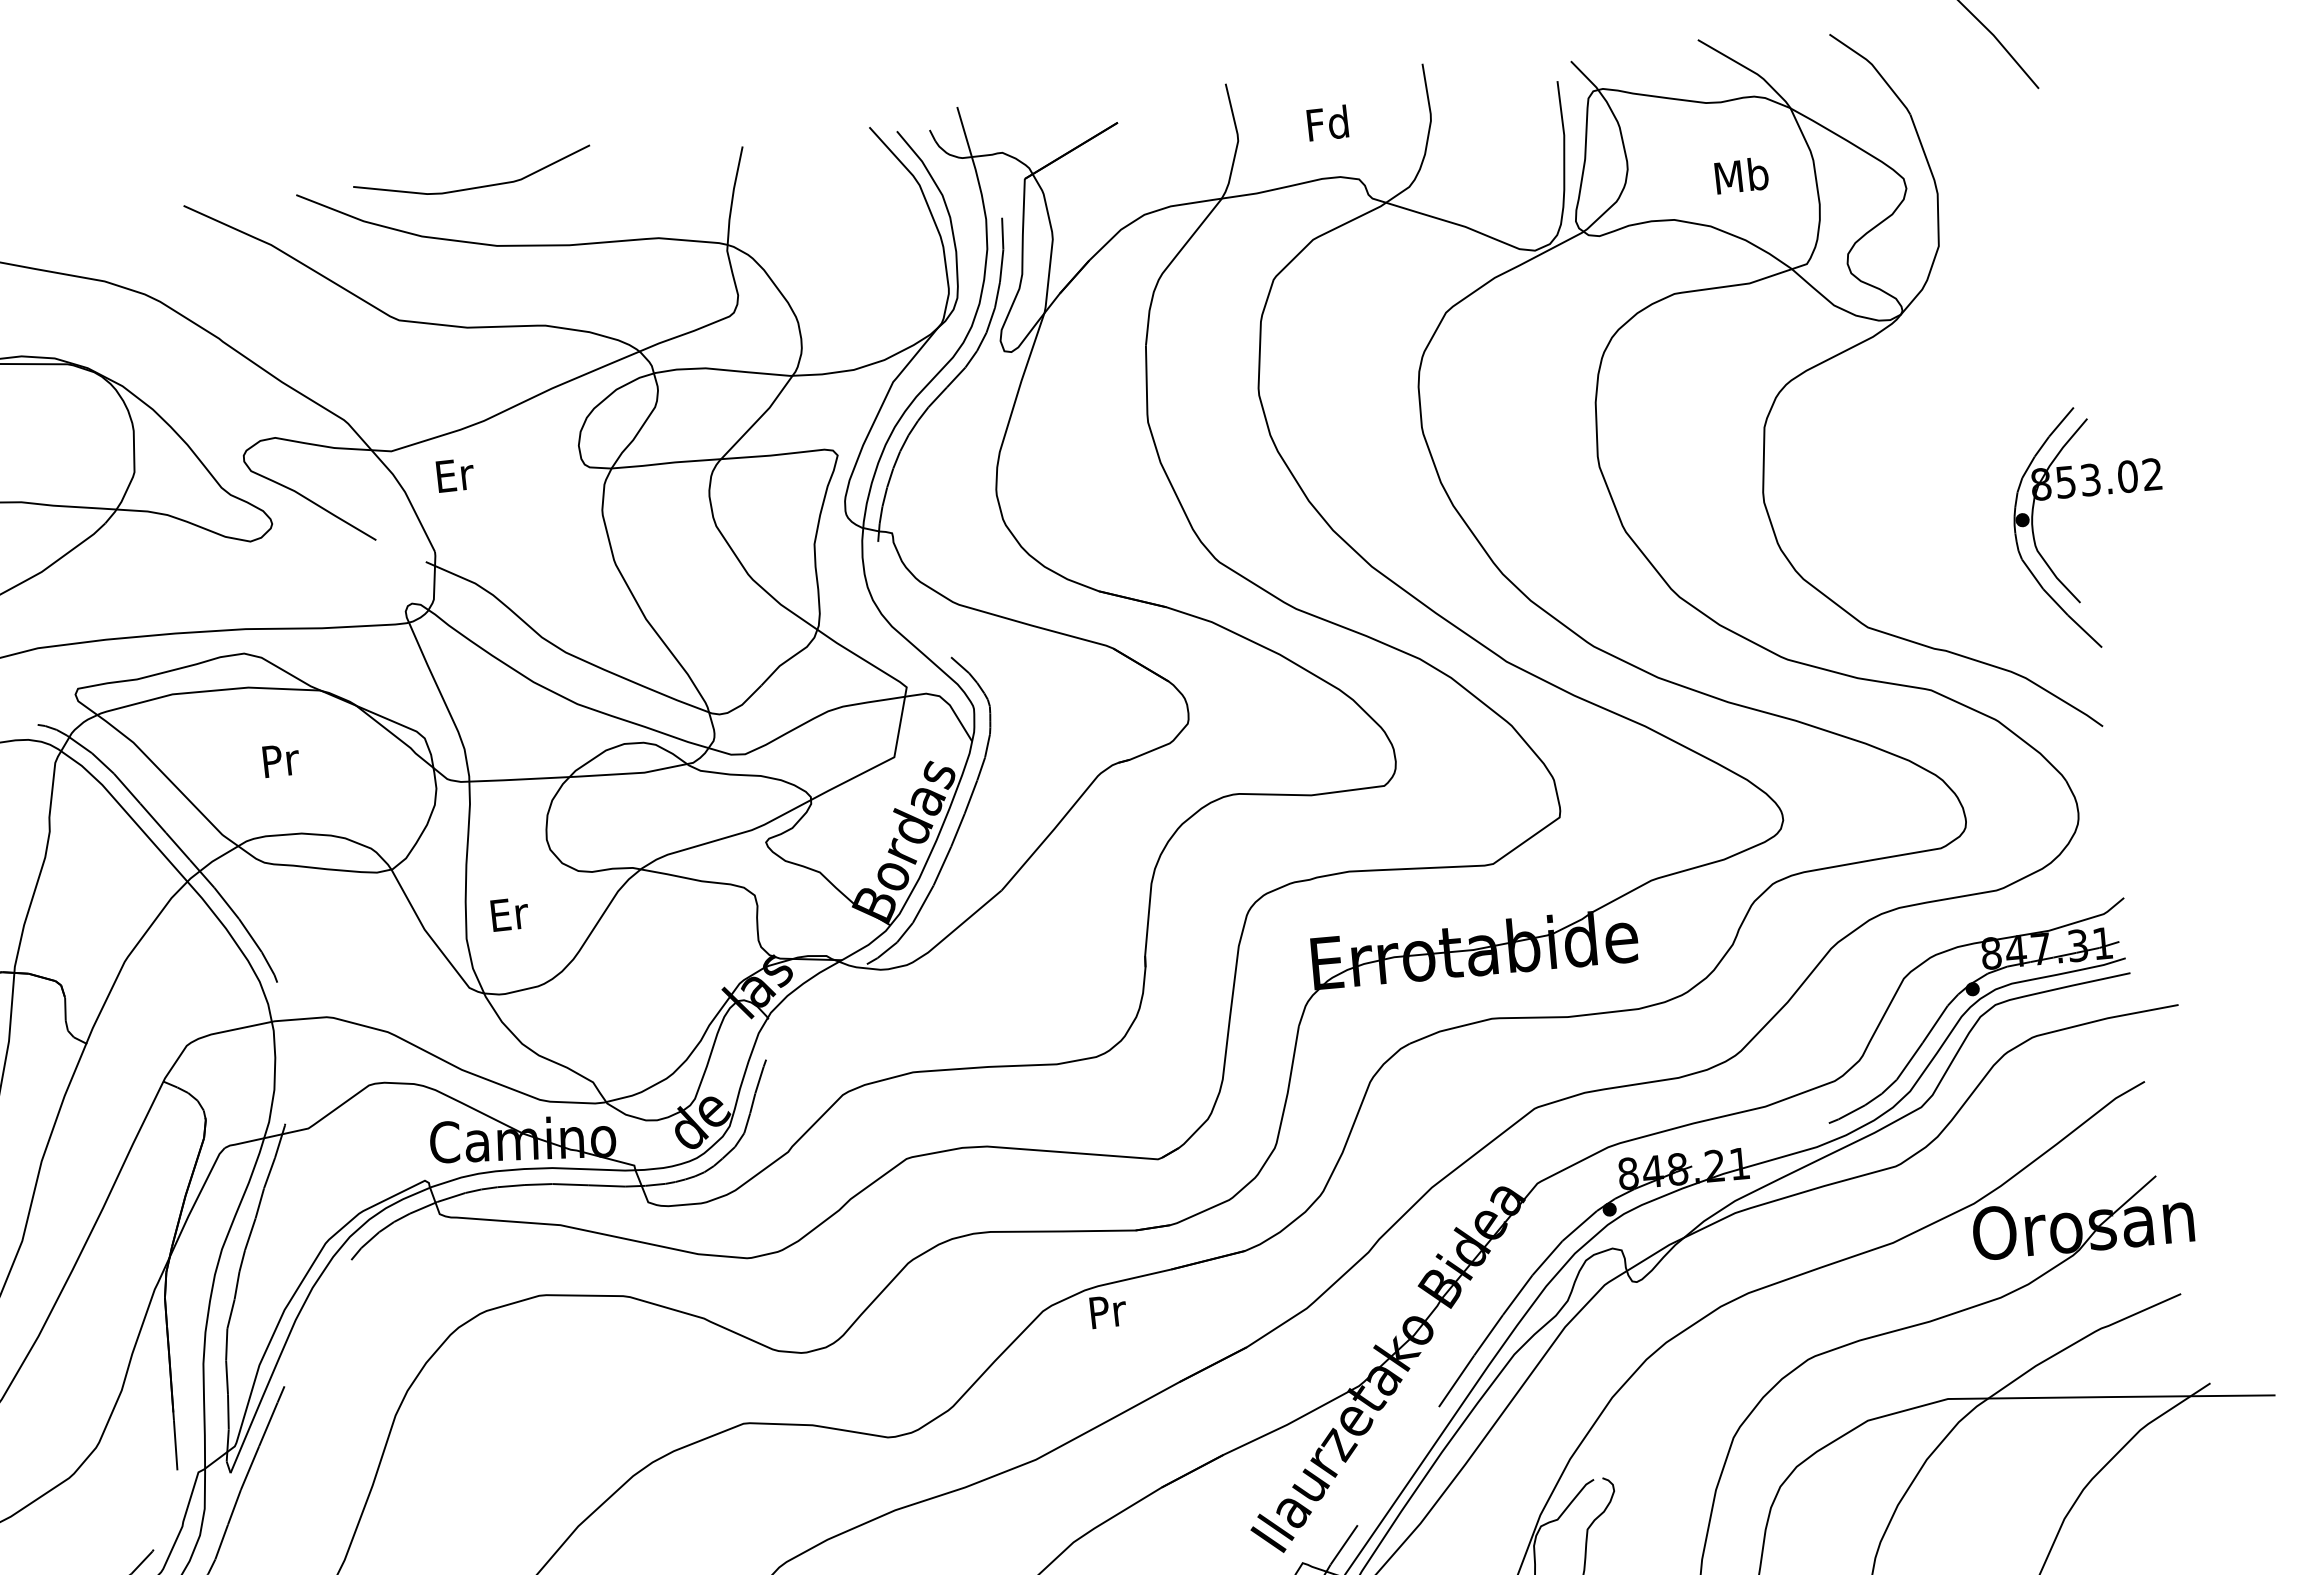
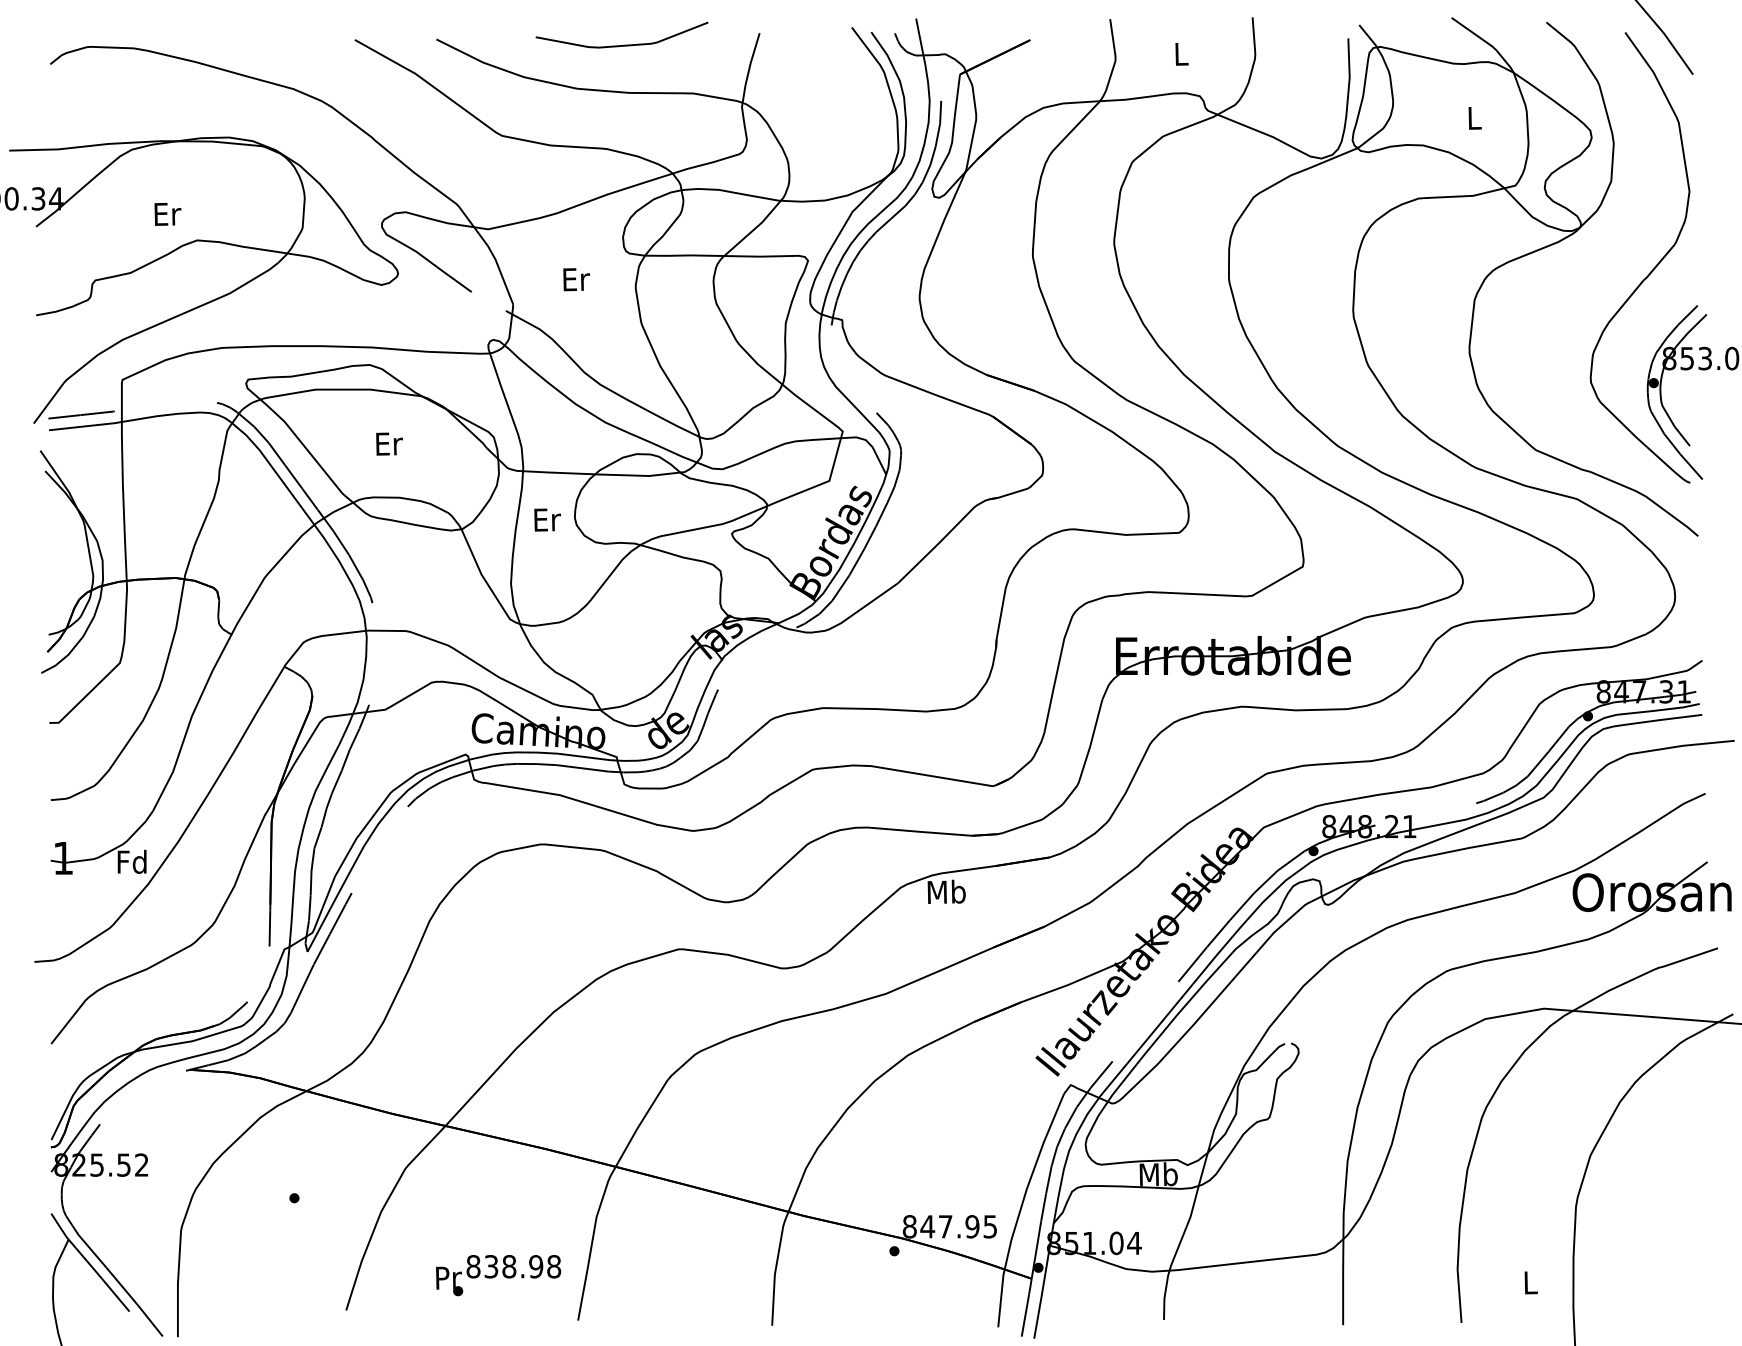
text: (1327, 122) -> (1180, 53), Fd -> L
text: (1741, 174) -> (1474, 117), Mb -> L
curve: (475, 186) -> (623, 44), moved
curve: (2009, 358) -> (1654, 266), added
text: (455, 475) -> (576, 279), moved
text: (281, 759) -> (389, 443), Pr -> Er
text: (509, 913) -> (547, 519), moved
text: (1106, 1310) -> (946, 891), Pr -> Mb

